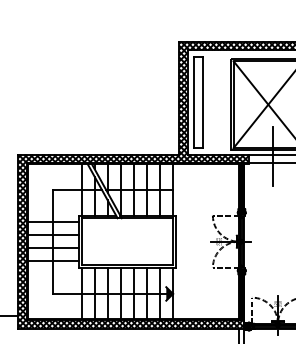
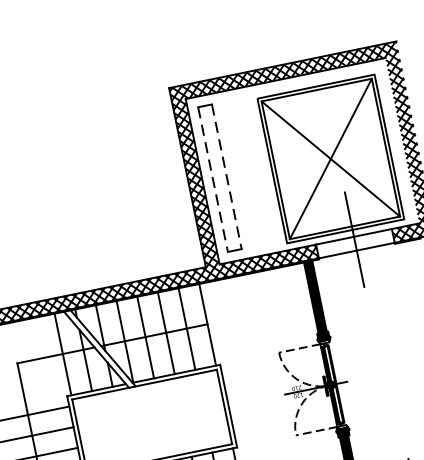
line: (194, 102) -> (213, 179), solid -> dashed
line: (203, 102) -> (227, 176), solid -> dashed

